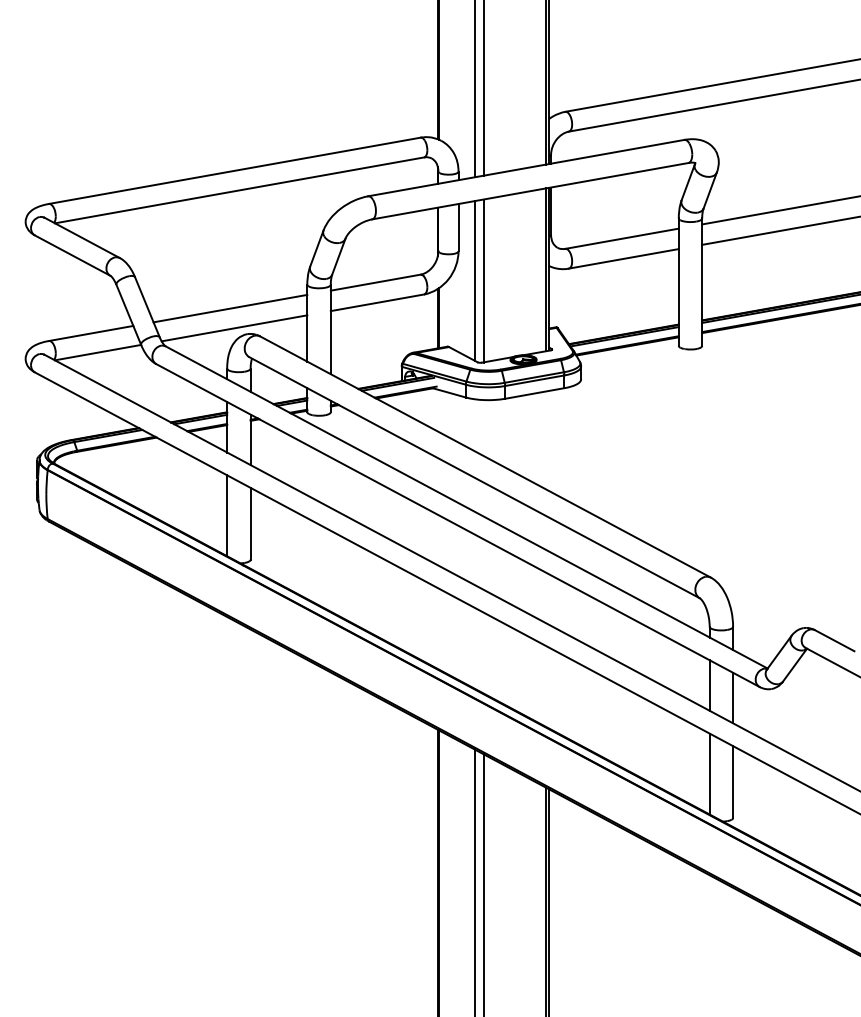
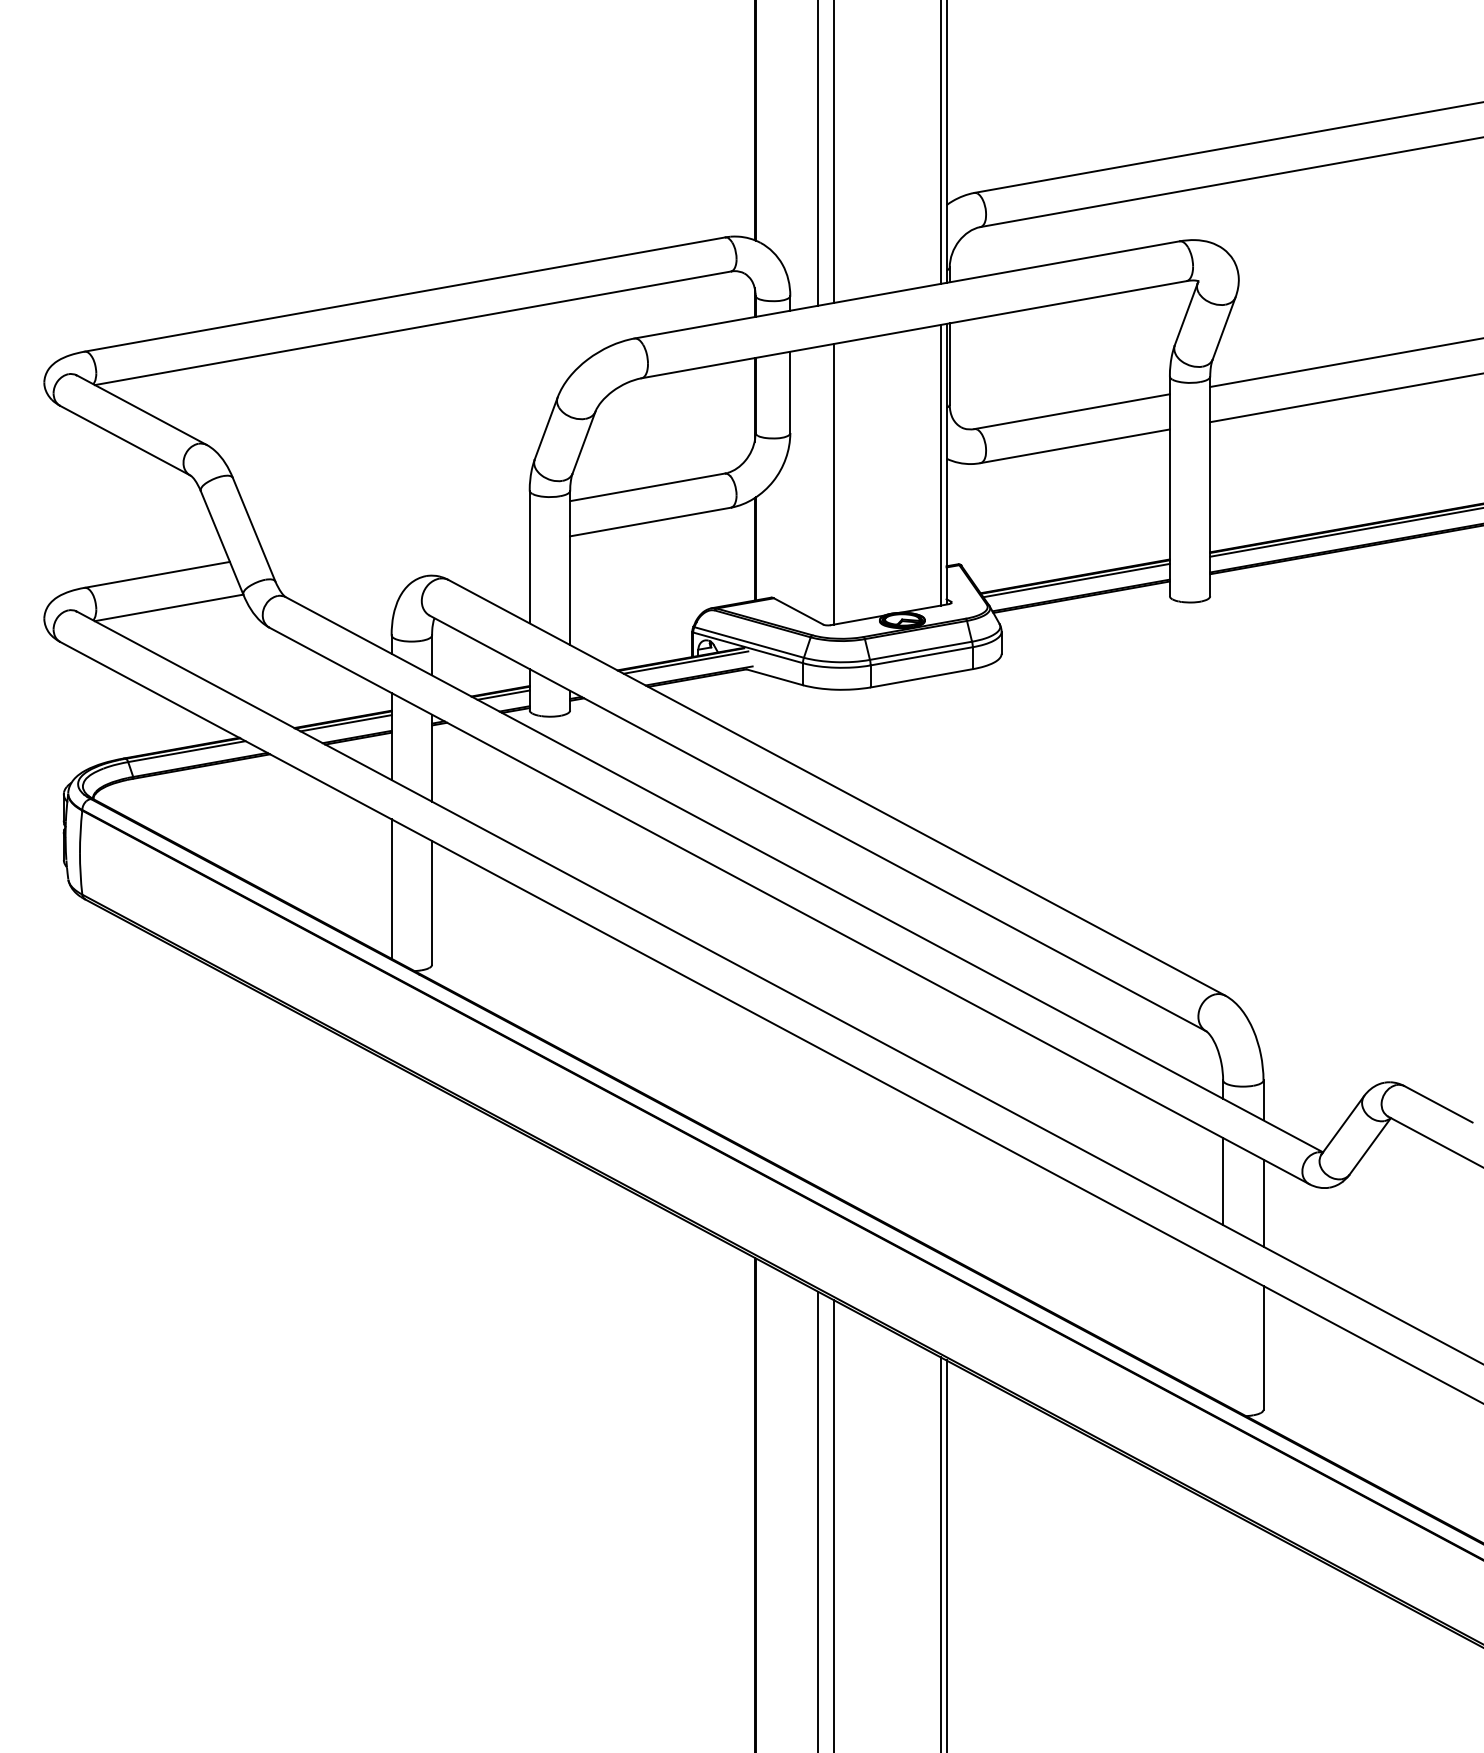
line: (474, 280) -> (817, 483), removed
line: (230, 308) -> (397, 531), removed
line: (234, 328) -> (404, 566), removed
line: (709, 773) -> (1222, 1333), removed

